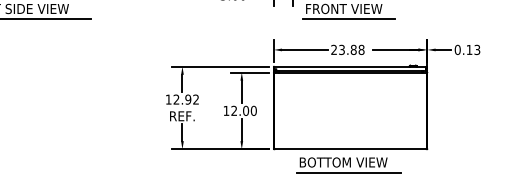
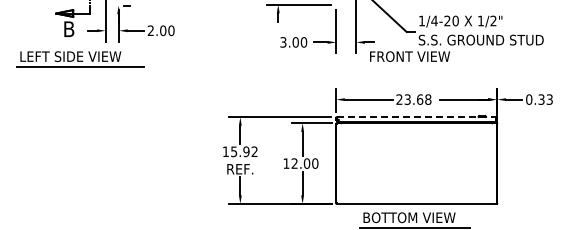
line: (348, 19) -> (414, 67), removed
text: (354, 49) -> (420, 99), 23.88 -> 23.68
text: (469, 49) -> (541, 99), 0.13 -> 0.33
line: (350, 66) -> (416, 117), solid -> dashed
text: (176, 99) -> (234, 151), 12.92 -> 15.92

